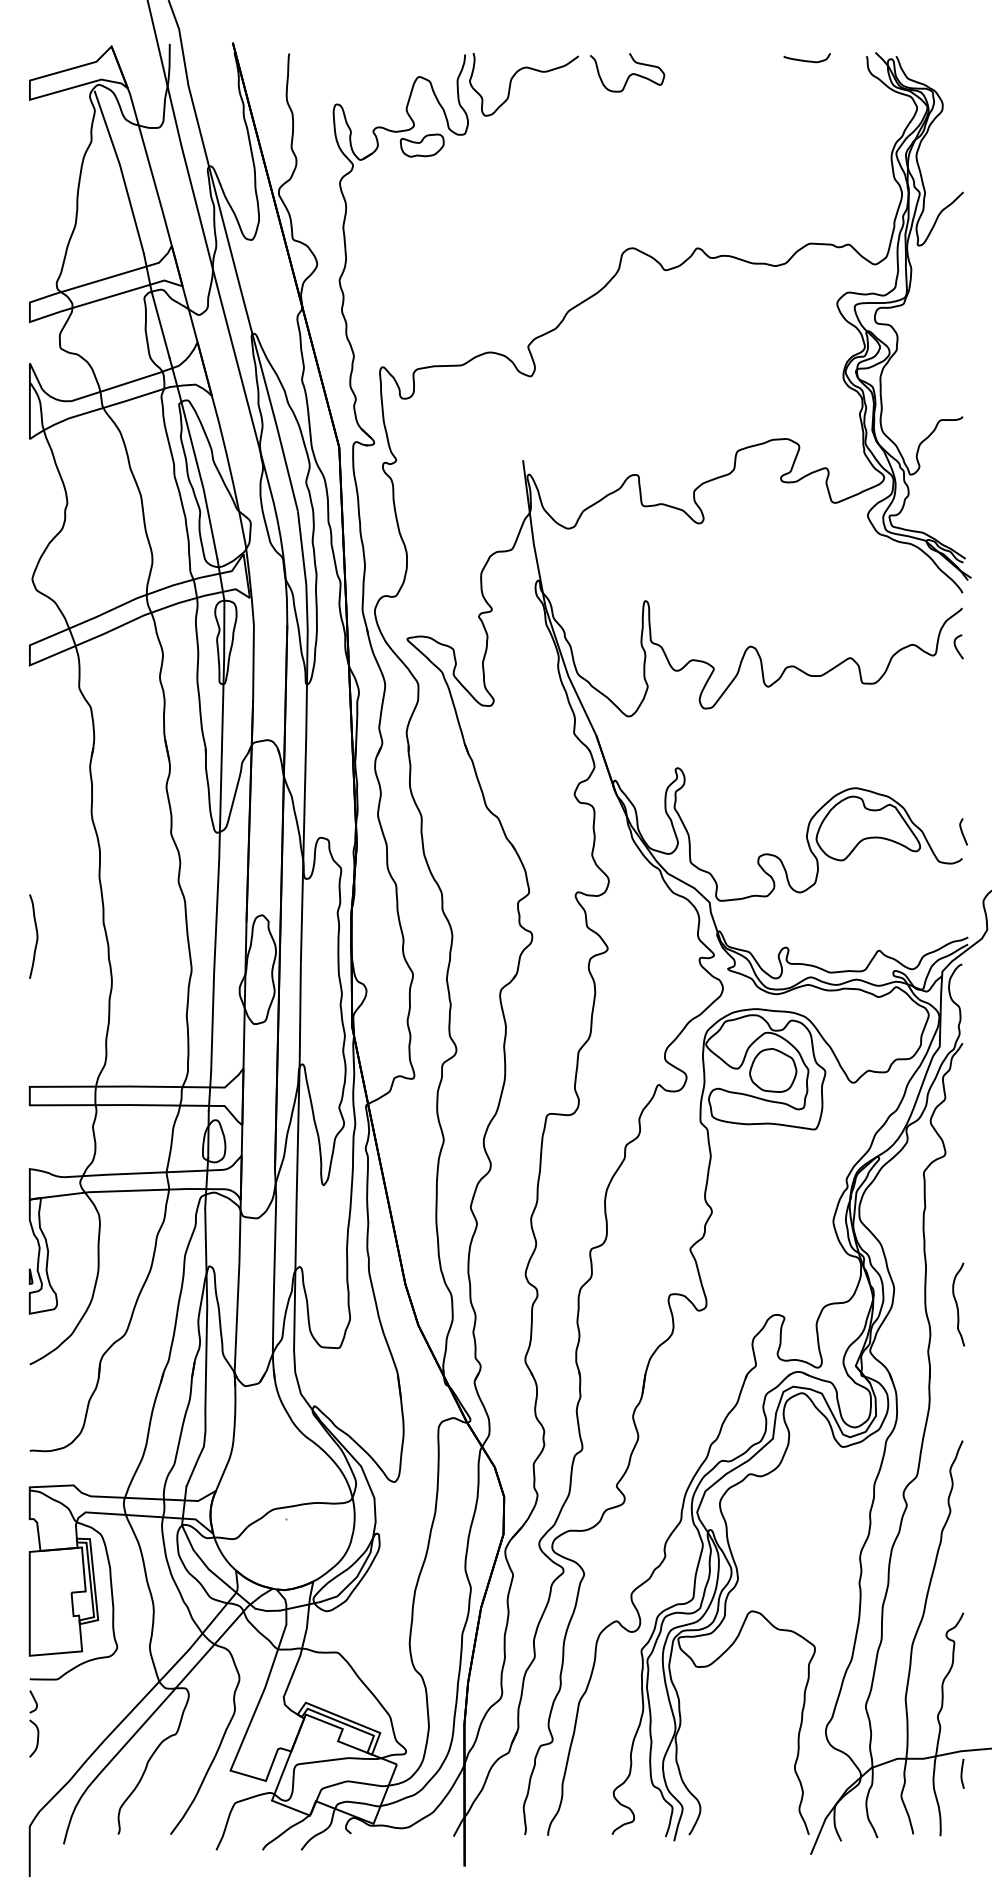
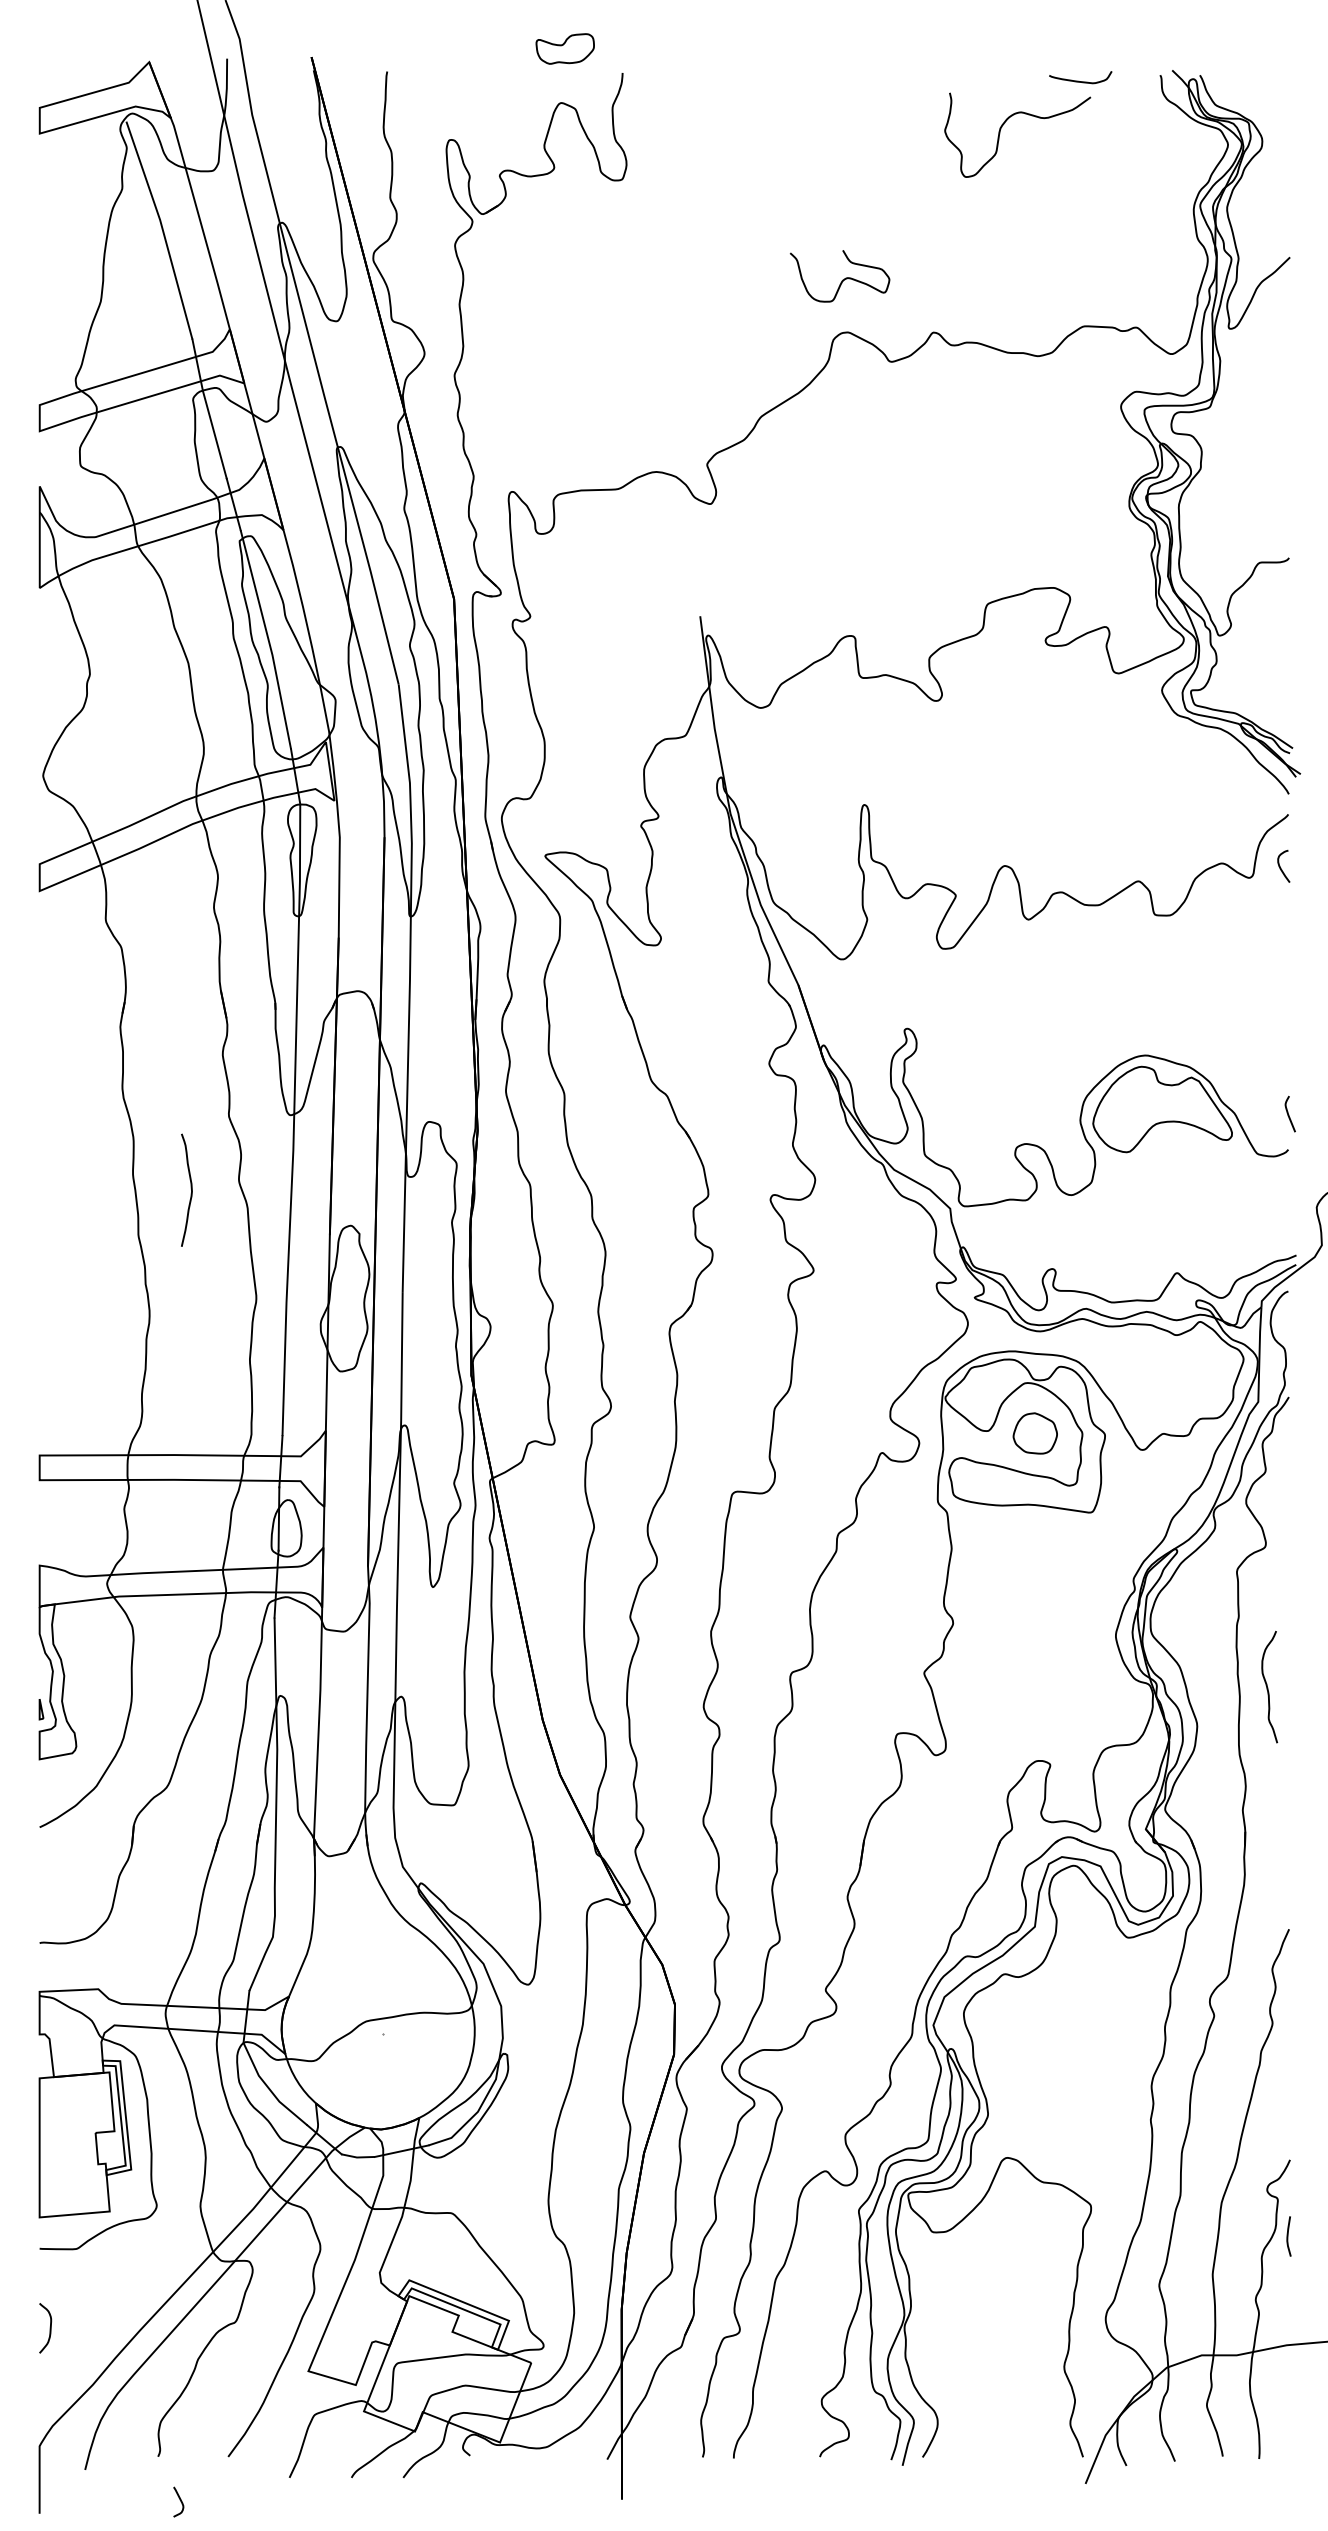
curve: (629, 75) -> (842, 279), moved
curve: (514, 76) -> (1004, 124), moved
part: (421, 145) -> (564, 48), moved
curve: (36, 935) -> (190, 1188), moved
part: (773, 1070) -> (1035, 1433), size x0.7
curve: (957, 1304) -> (1268, 1687), moved
curve: (34, 1700) -> (179, 2500), moved
curve: (962, 1773) -> (1288, 2236), moved

